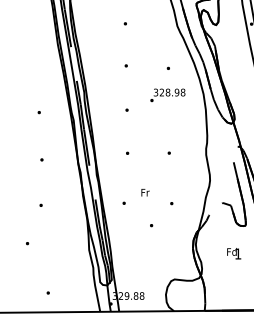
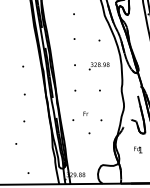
text: (166, 95) -> (98, 66), moved

